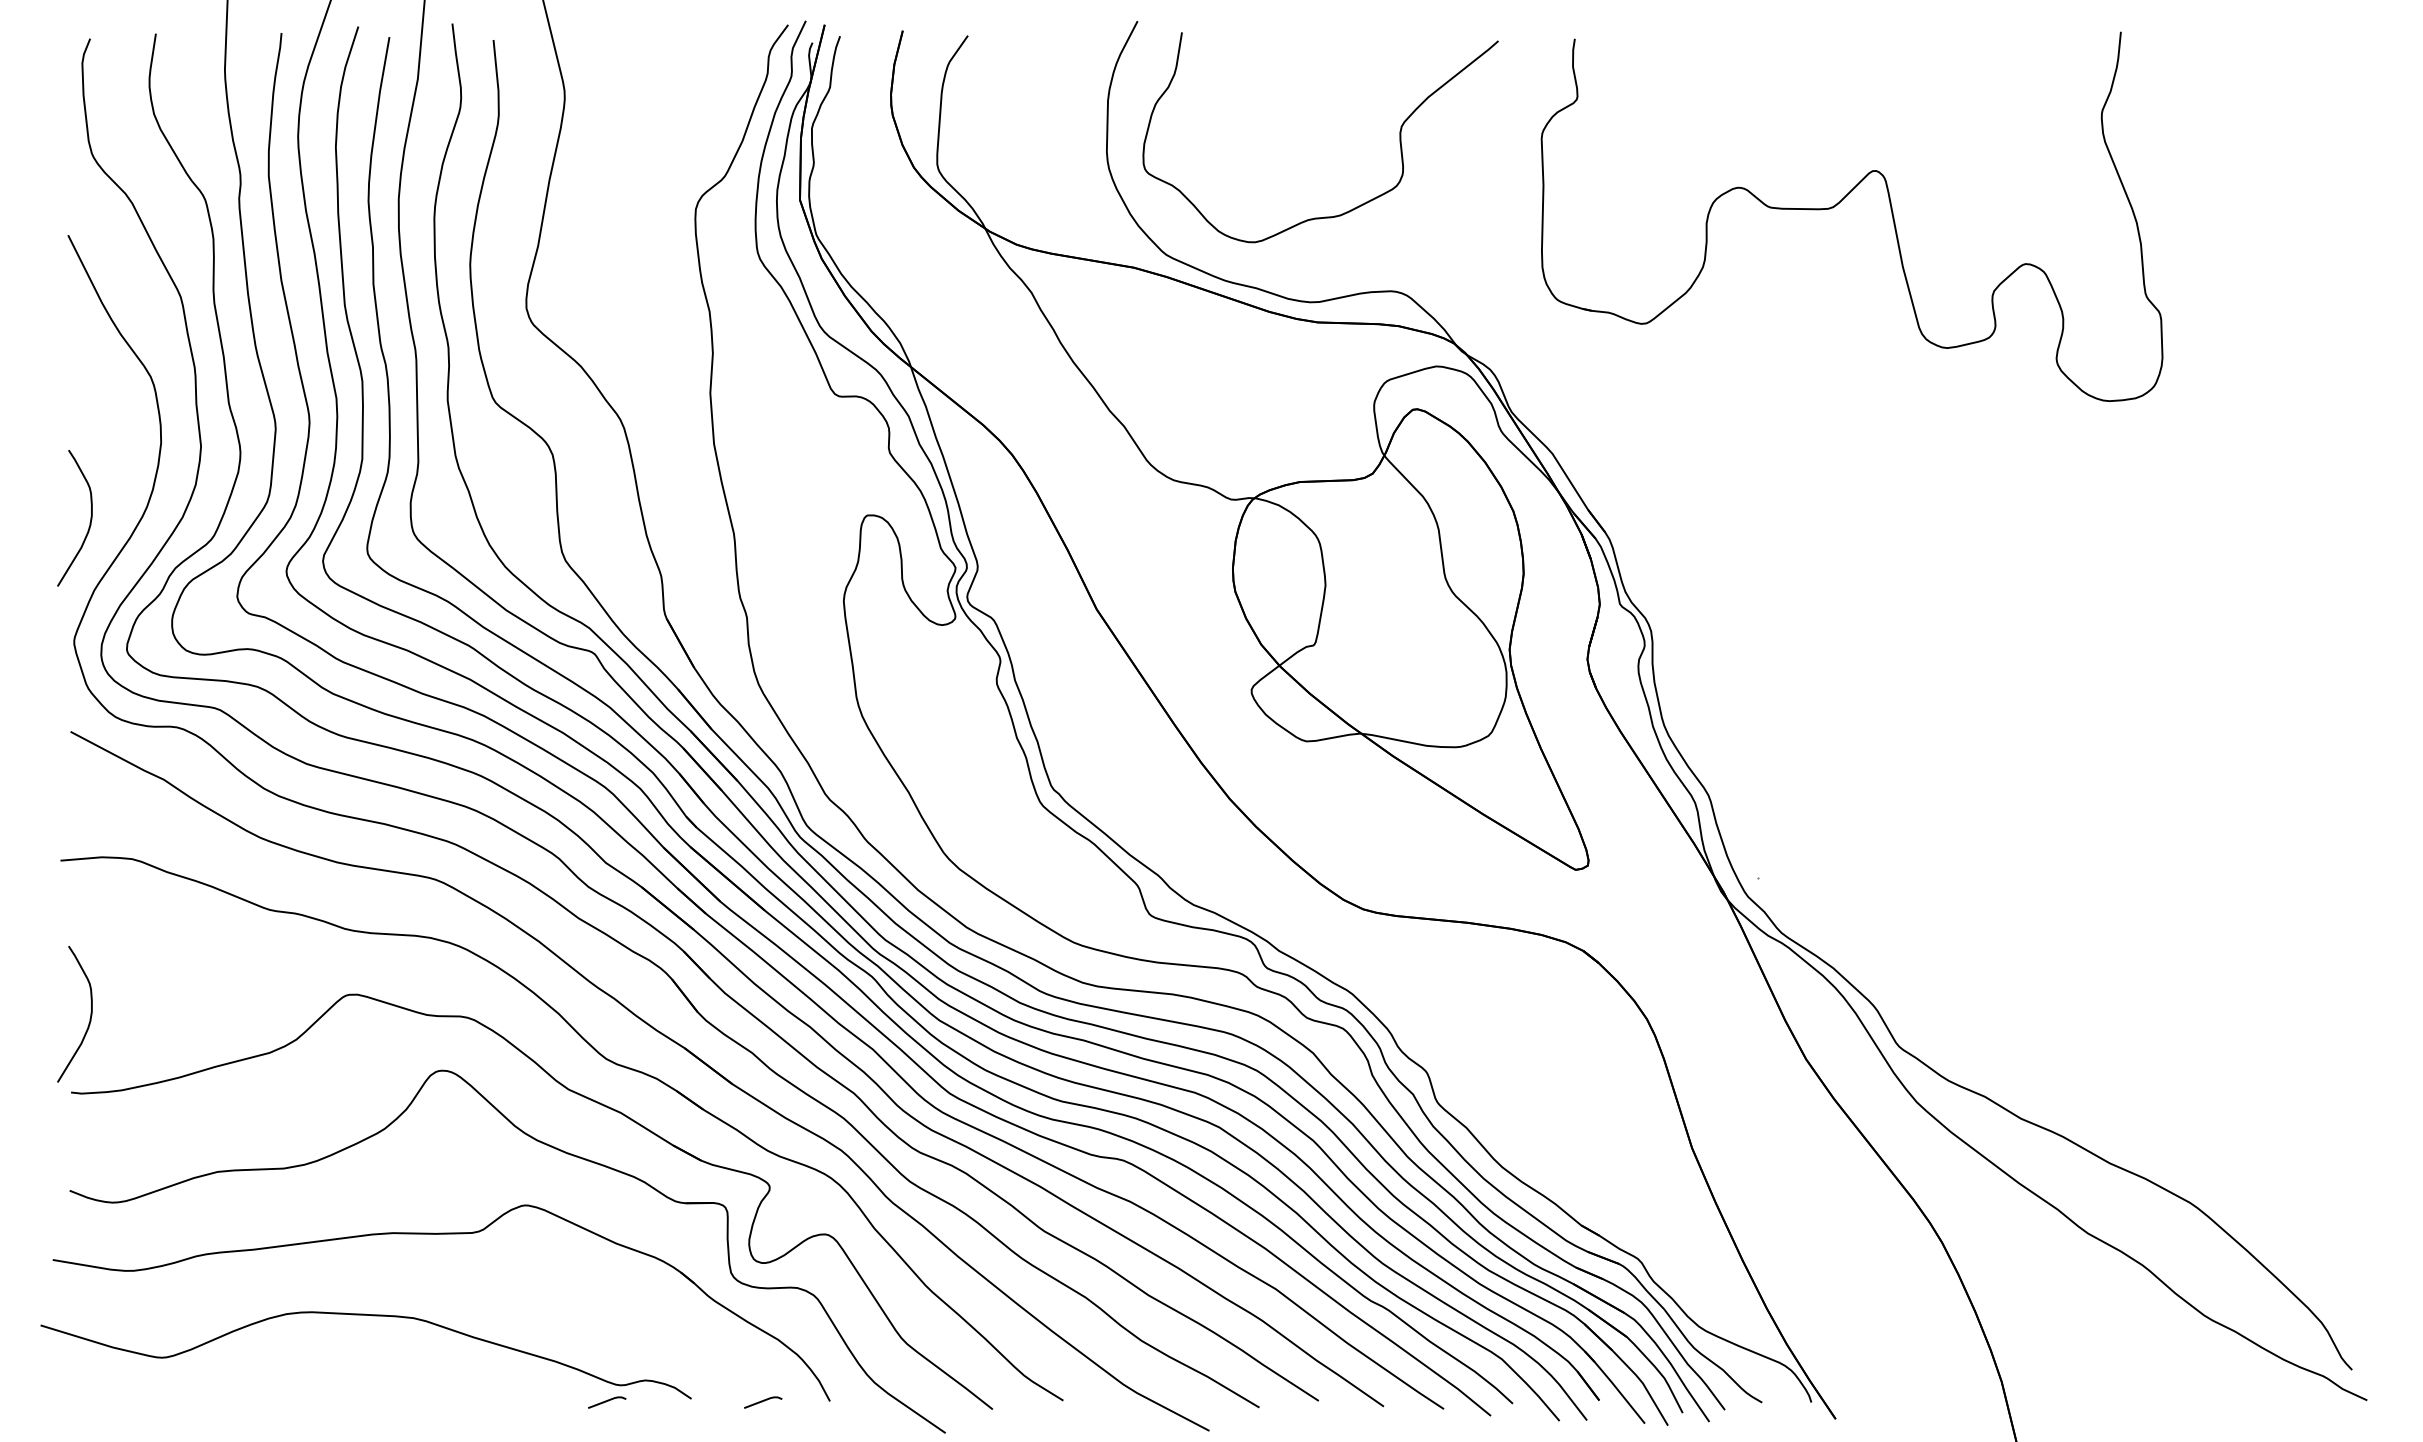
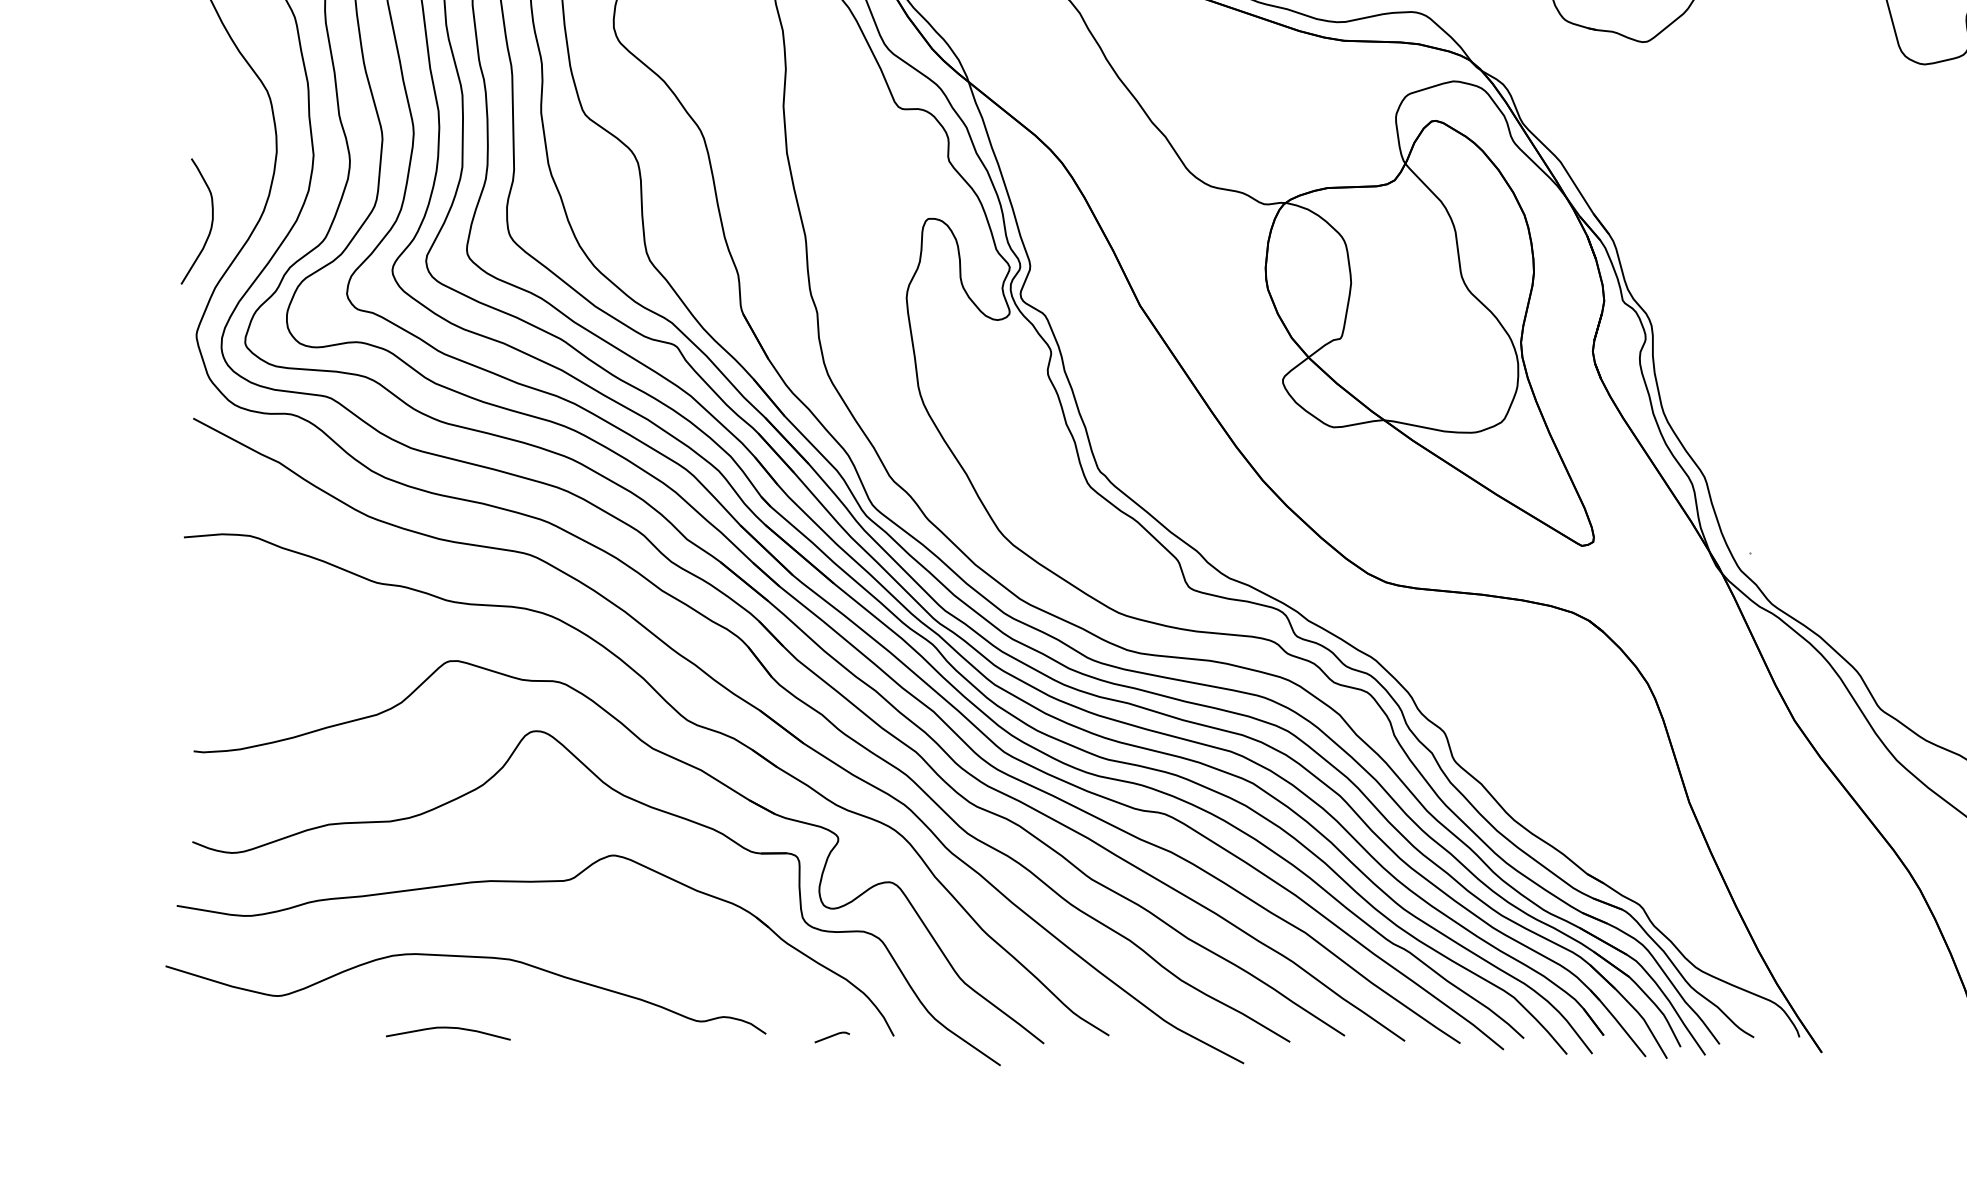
curve: (89, 1018) -> (210, 683), removed
curve: (346, 1392) -> (447, 1028), added
line: (607, 1401) -> (688, 1036), removed

